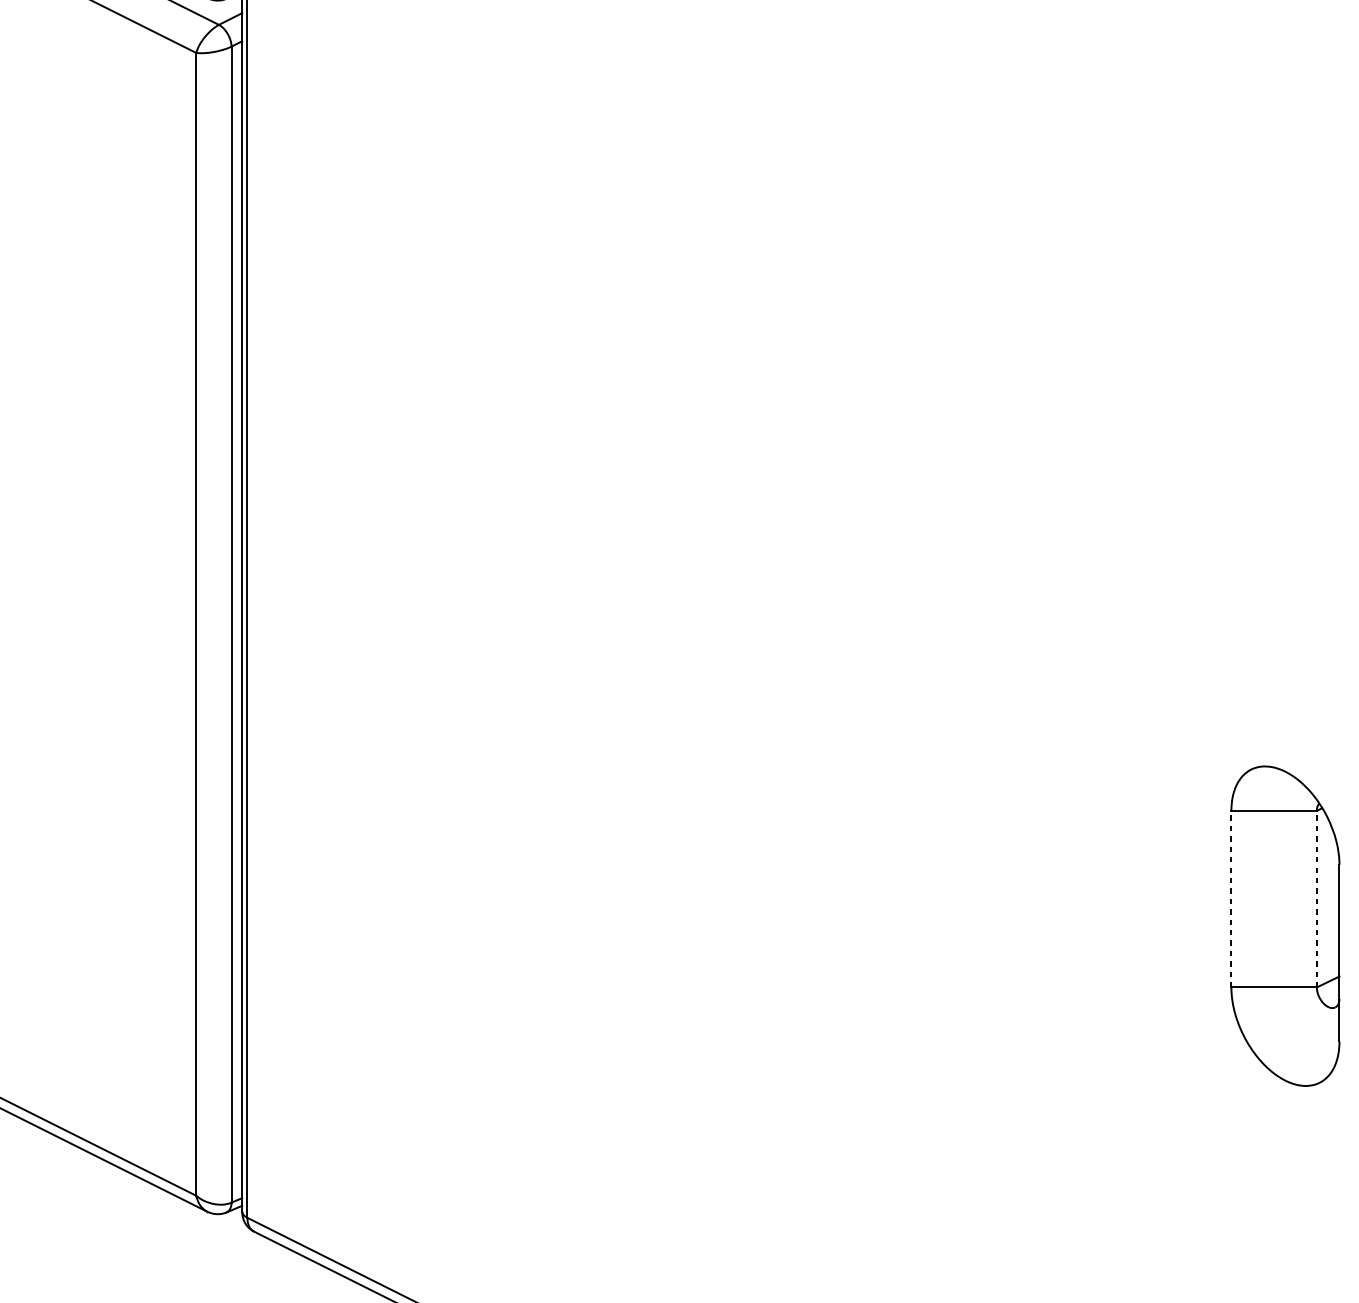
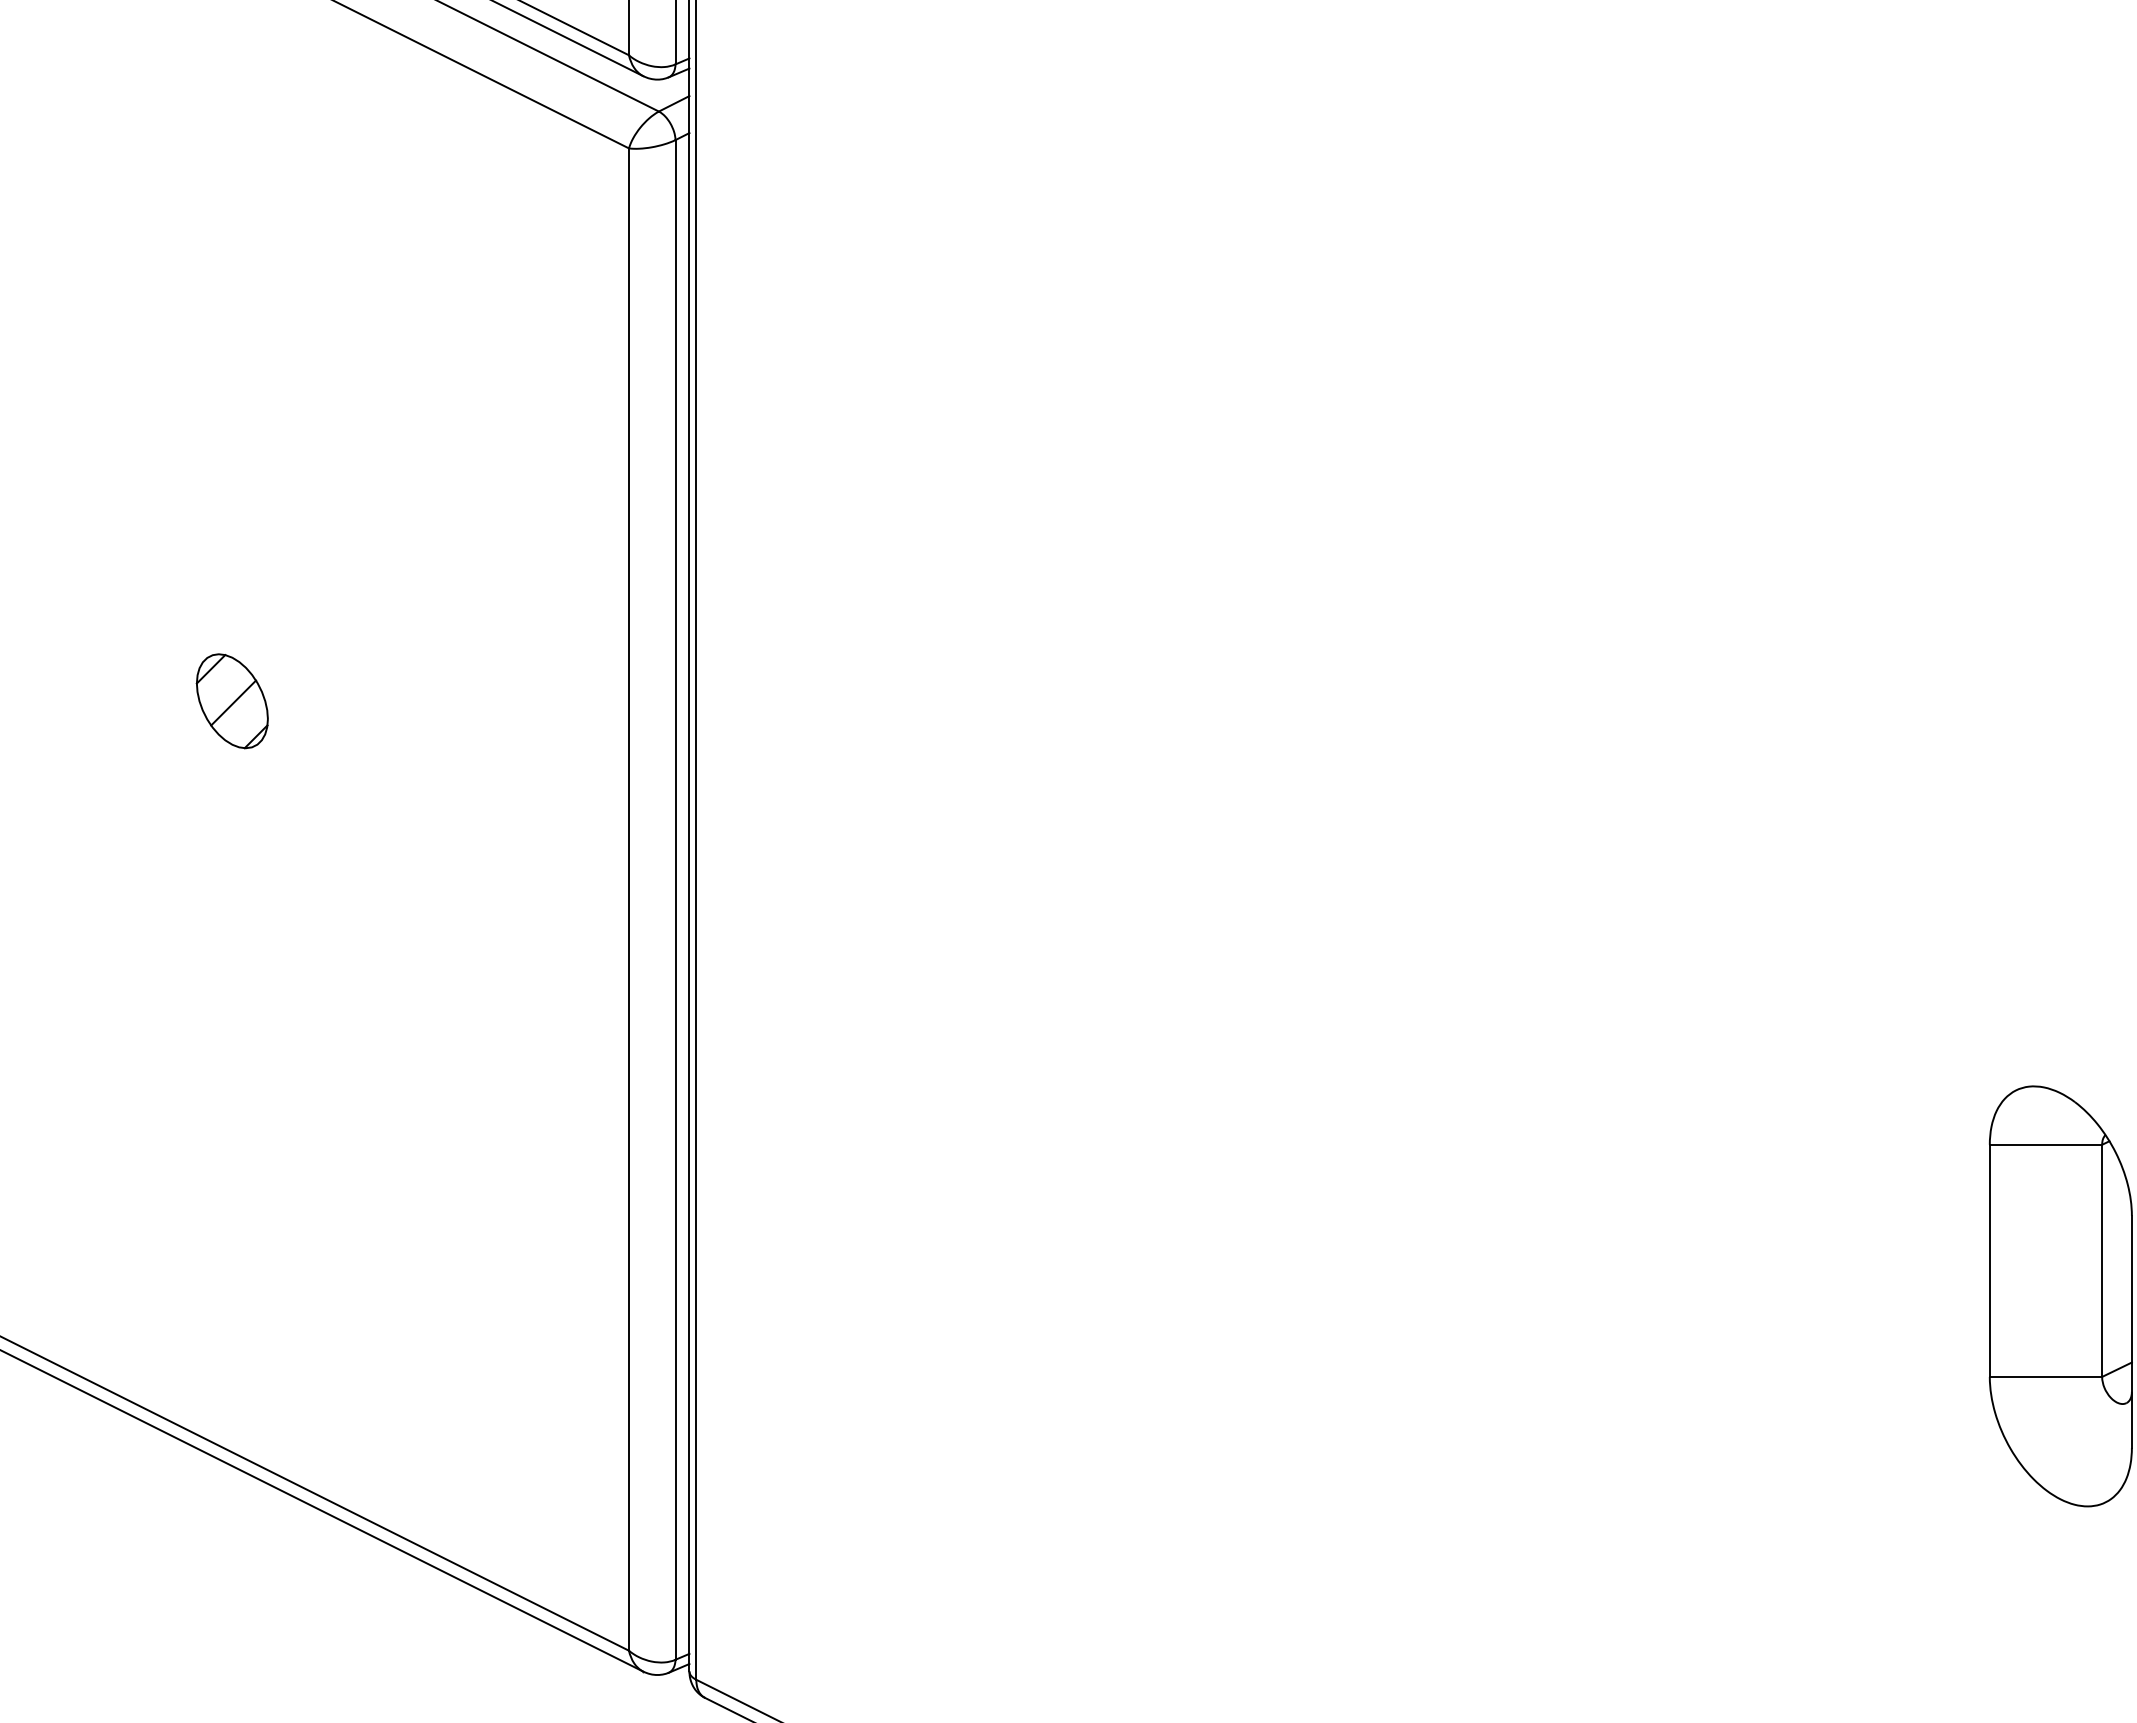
line: (1231, 898) -> (1989, 1260), dashed -> solid
line: (1317, 898) -> (2102, 1260), dashed -> solid

